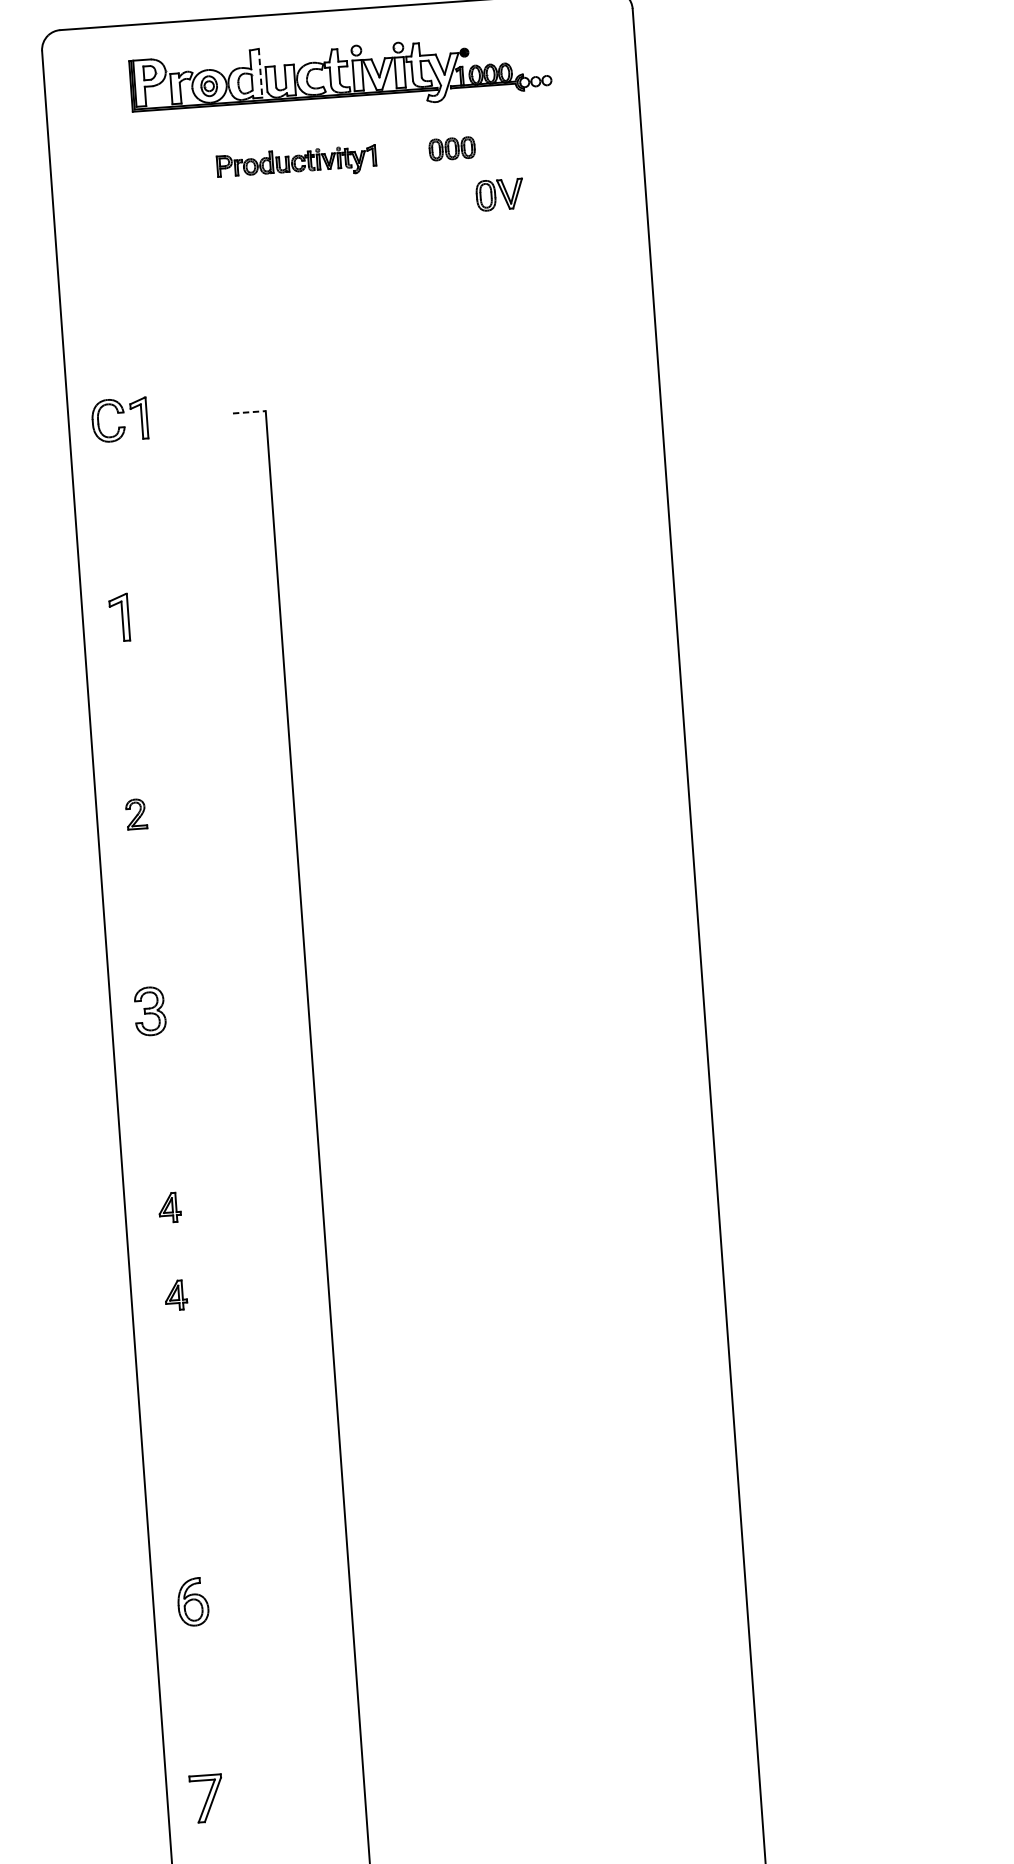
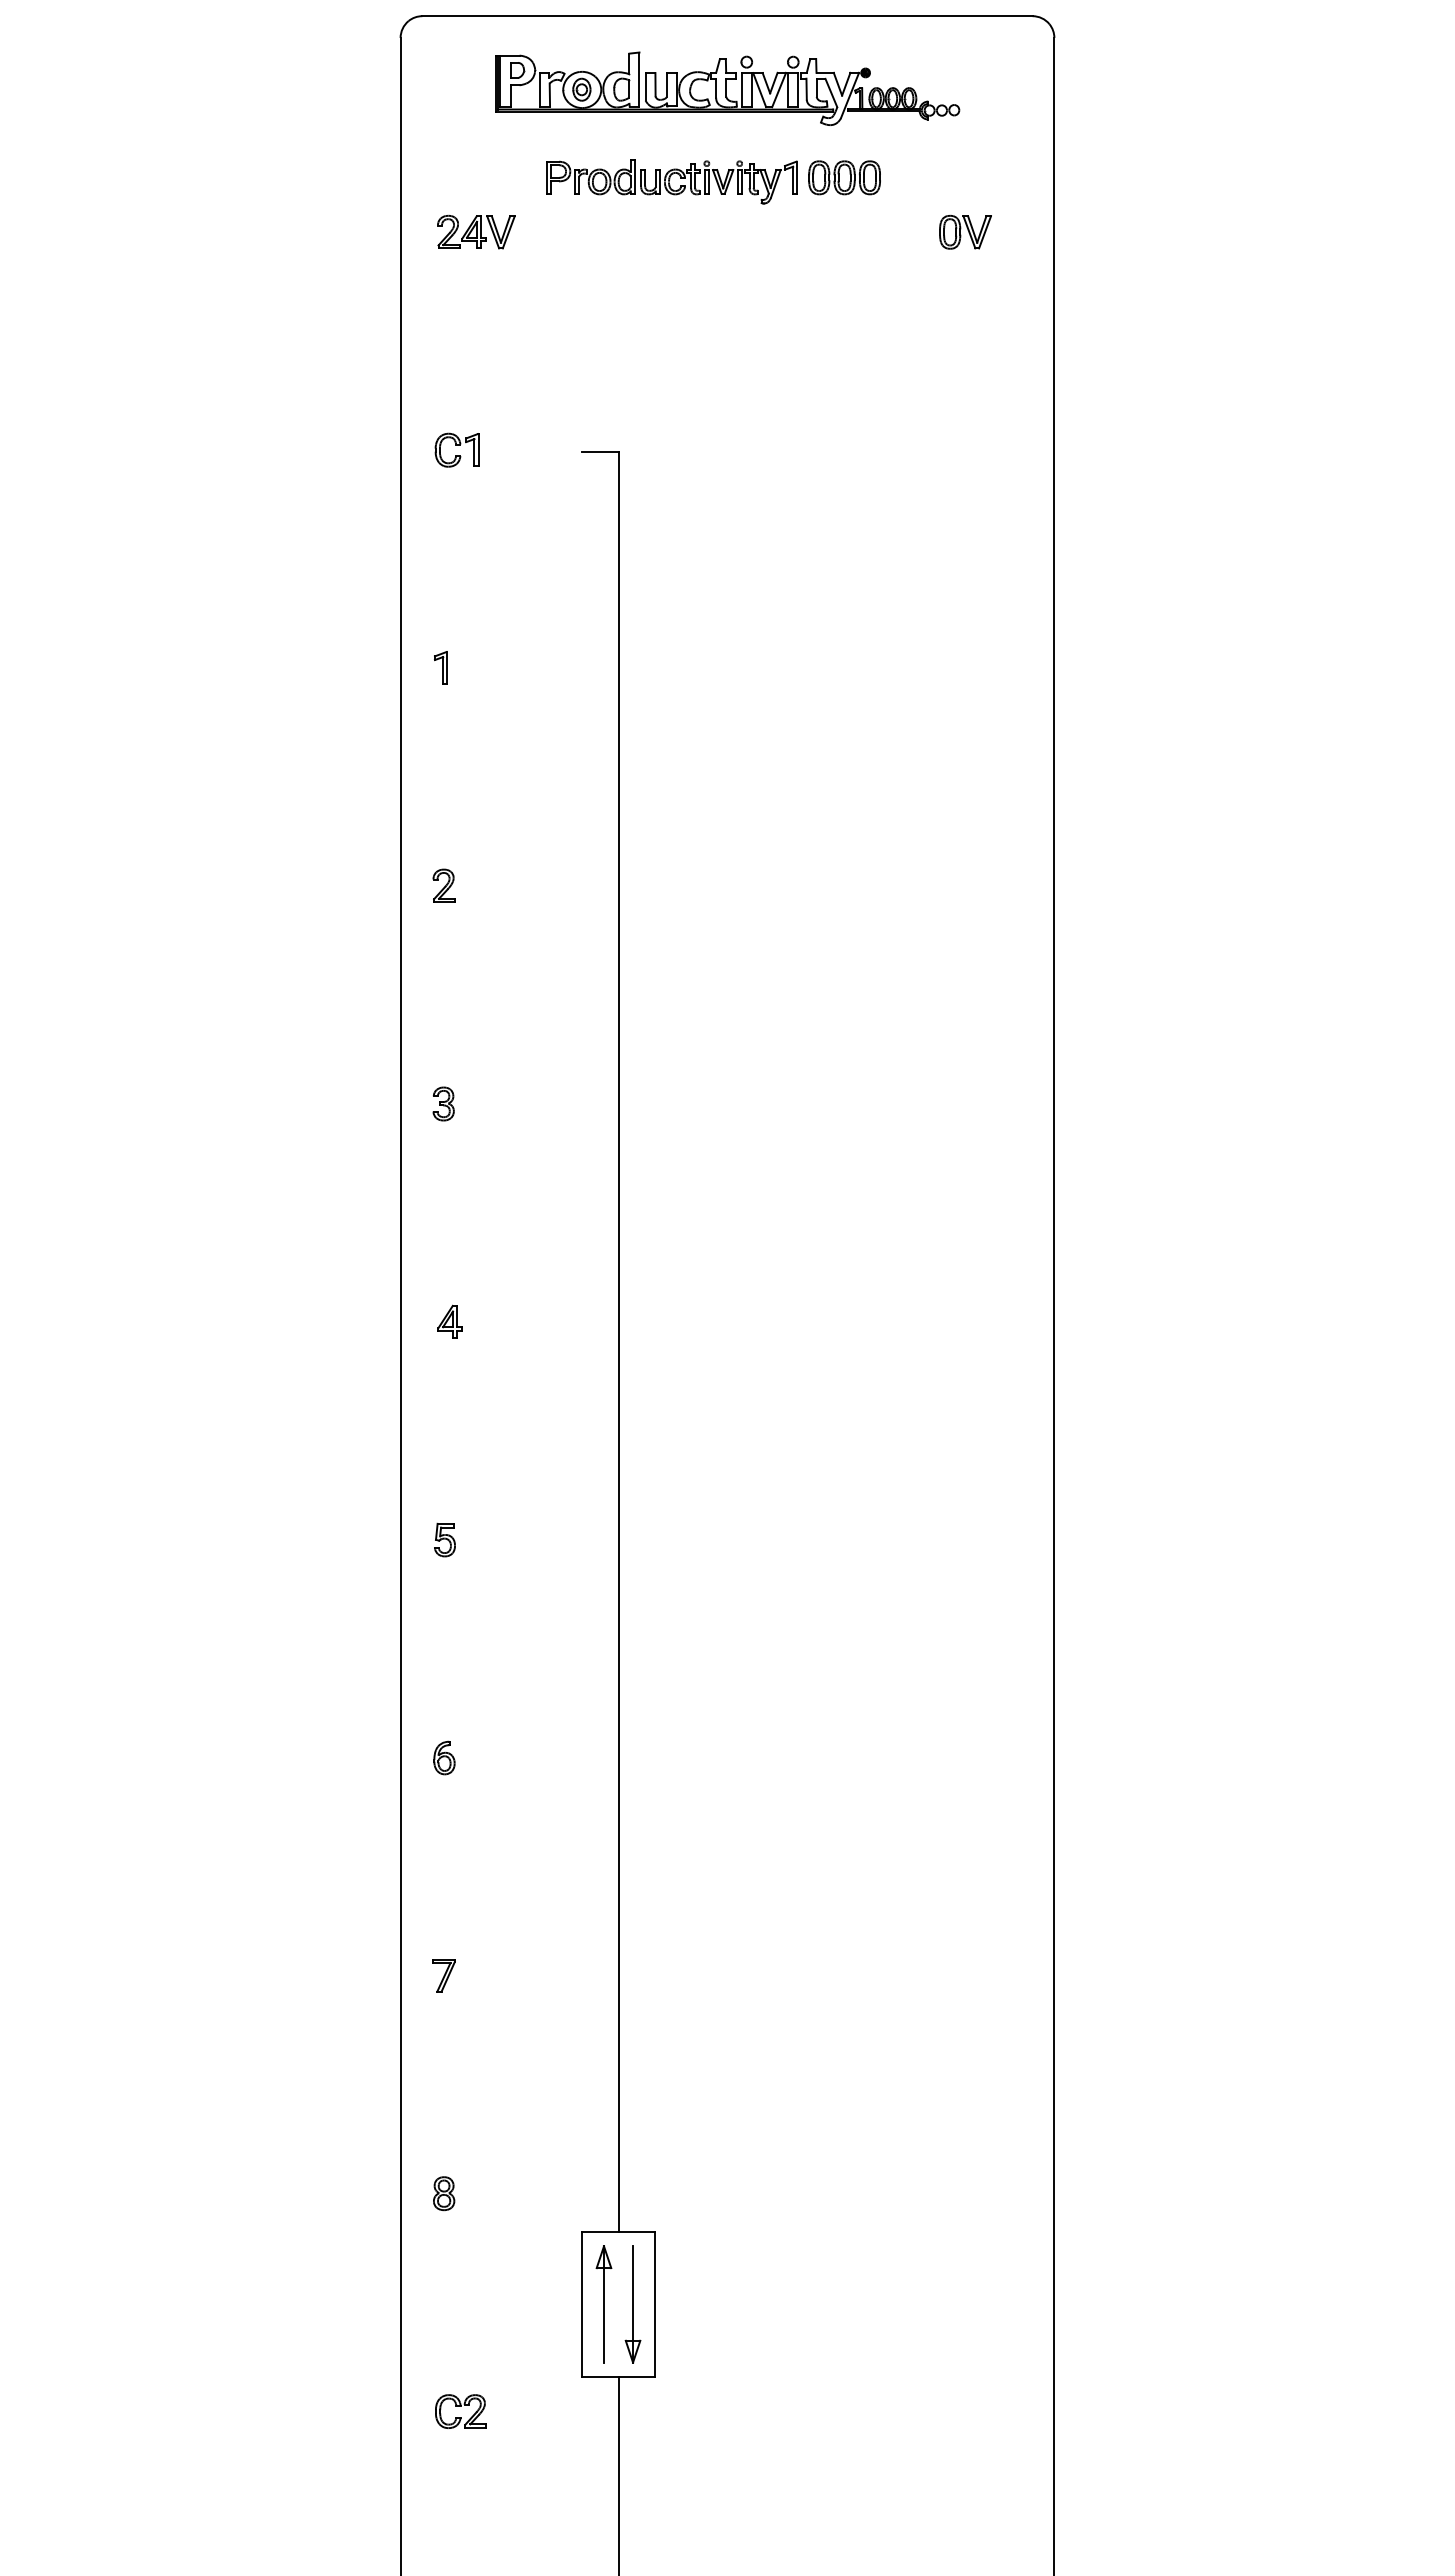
line: (260, 74) -> (639, 80), dashed -> solid
part: (452, 148) -> (844, 177), size x1.43
part: (296, 163) -> (671, 181), size x1.43
part: (499, 194) -> (965, 232), moved
part: (123, 221) -> (476, 232), added
line: (249, 412) -> (600, 452), dashed -> solid
part: (119, 419) -> (456, 449), size x0.71
part: (118, 617) -> (440, 667), size x0.62
part: (149, 1010) -> (443, 1103), size x0.62
part: (175, 1295) -> (449, 1418), removed
part: (178, 1404) -> (444, 1539), added
part: (193, 1601) -> (444, 1757), size x0.62
part: (206, 1798) -> (443, 1975), size x0.62

